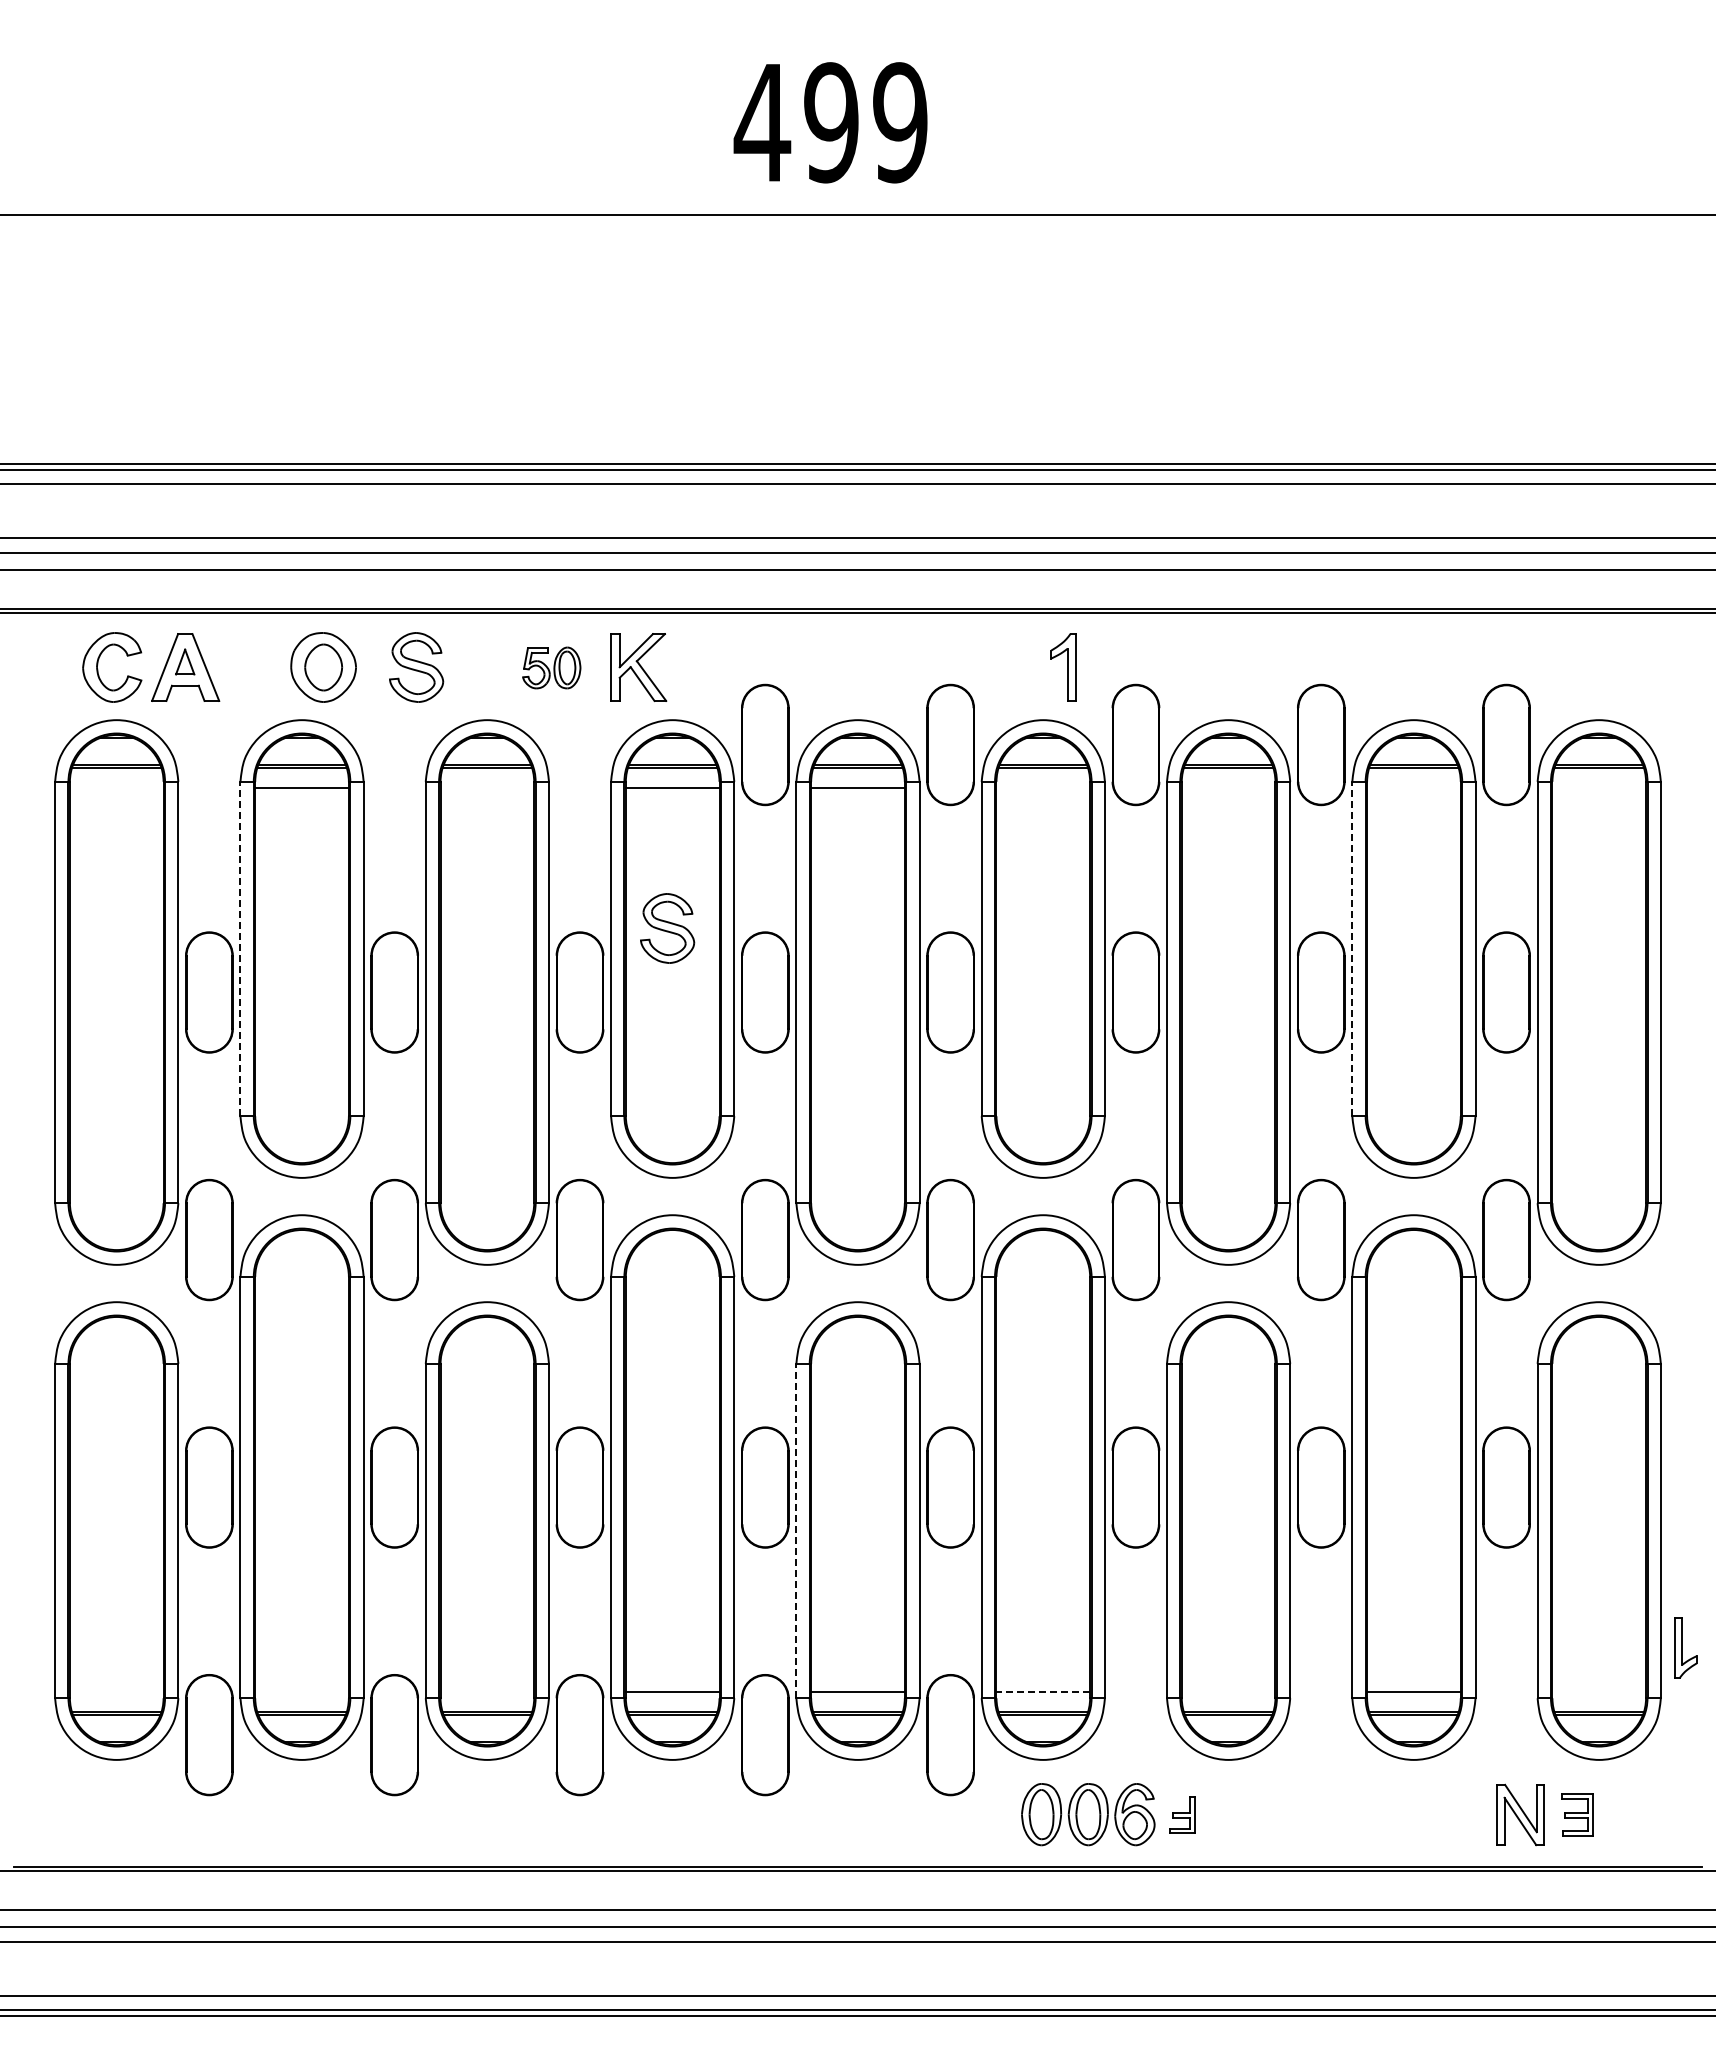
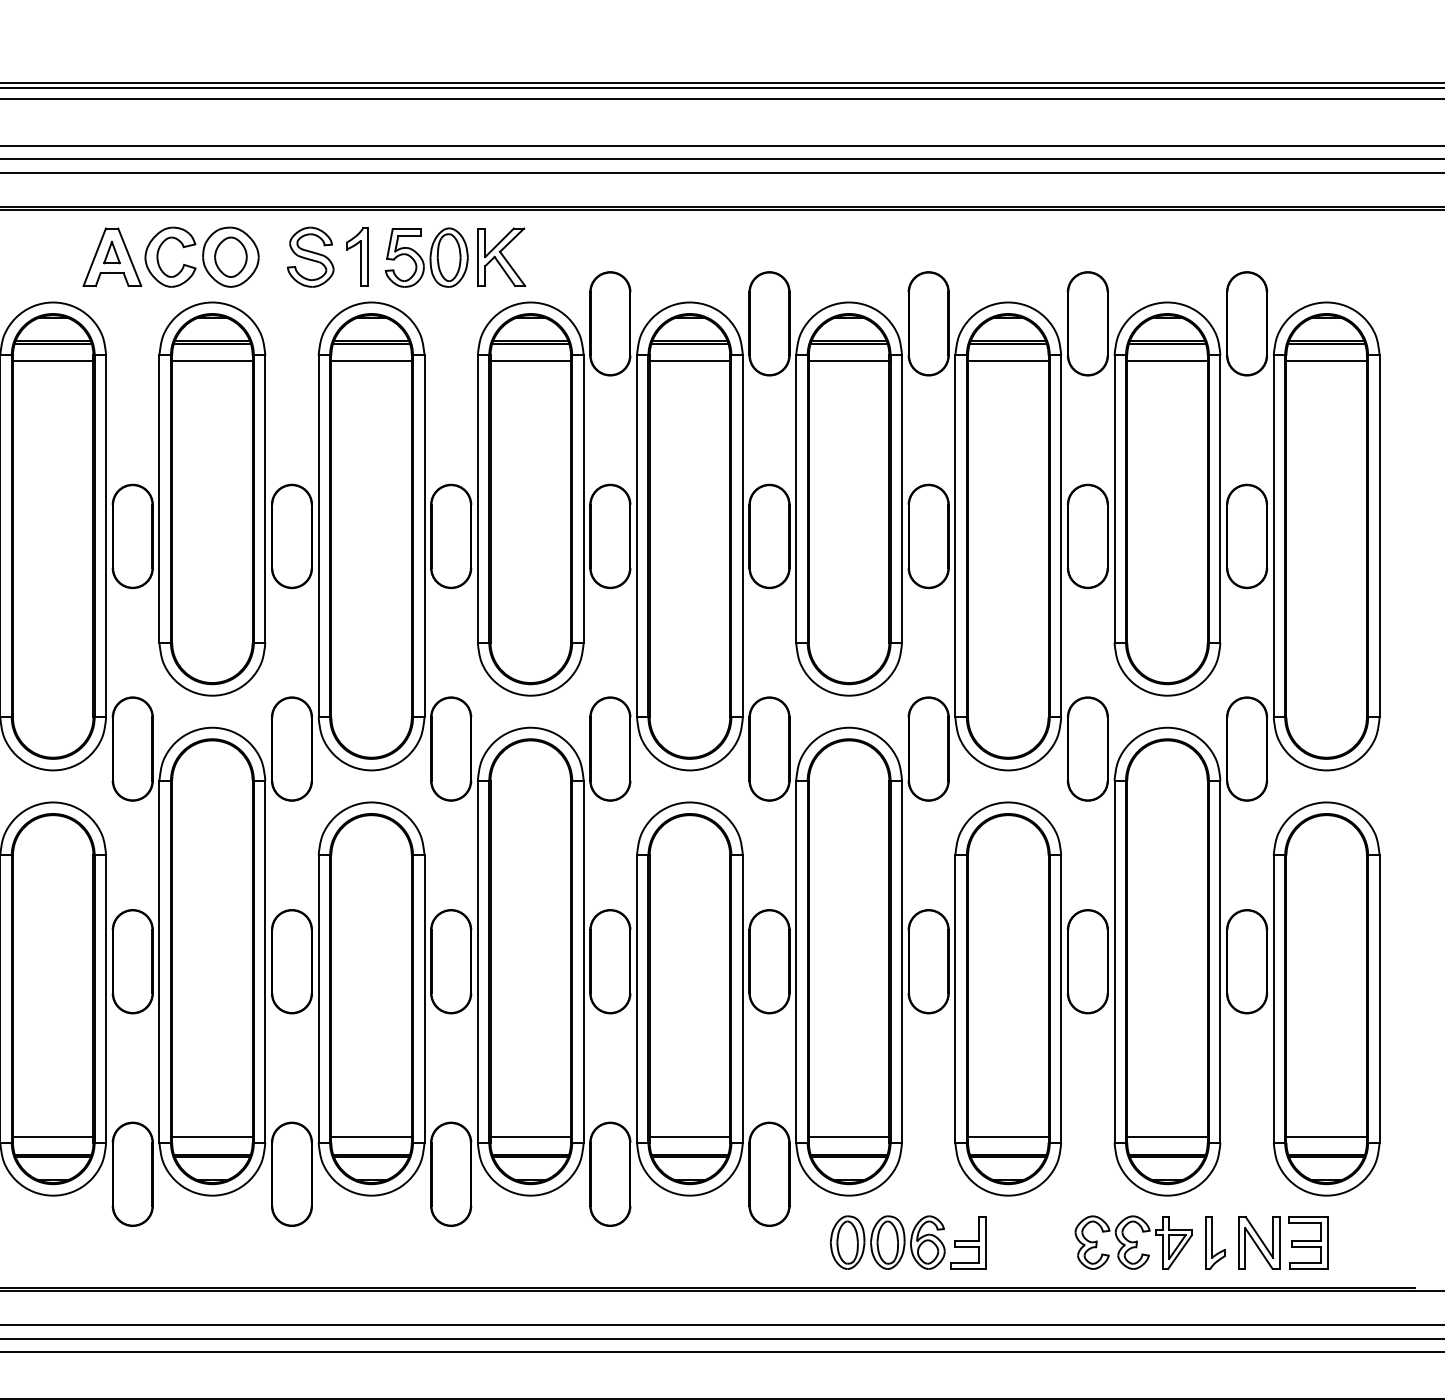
part: (551, 667) -> (426, 257), size x1.67
part: (1063, 667) -> (357, 257), moved
part: (98, 669) -> (158, 258), moved
line: (116, 788) -> (53, 361), added
line: (487, 788) -> (371, 361), added
line: (1043, 788) -> (849, 361), added
line: (1228, 788) -> (1008, 361), added
line: (1413, 788) -> (1167, 361), added
line: (1599, 788) -> (1326, 361), added
part: (667, 928) -> (526, 481), removed
line: (240, 948) -> (159, 498), dashed -> solid
line: (1352, 948) -> (1114, 498), dashed -> solid
line: (796, 1530) -> (637, 998), dashed -> solid
part: (1685, 1647) -> (1215, 1242), moved
line: (116, 1691) -> (53, 1136), added
line: (301, 1691) -> (211, 1136), added
line: (487, 1691) -> (371, 1136), added
line: (1043, 1691) -> (849, 1136), dashed -> solid
line: (1228, 1691) -> (1008, 1136), added
line: (1599, 1691) -> (1326, 1136), added
part: (1182, 1814) -> (968, 1242), size x1.67
part: (1374, 1814) -> (1133, 1242), added
part: (1577, 1814) -> (1308, 1242), size x1.43

